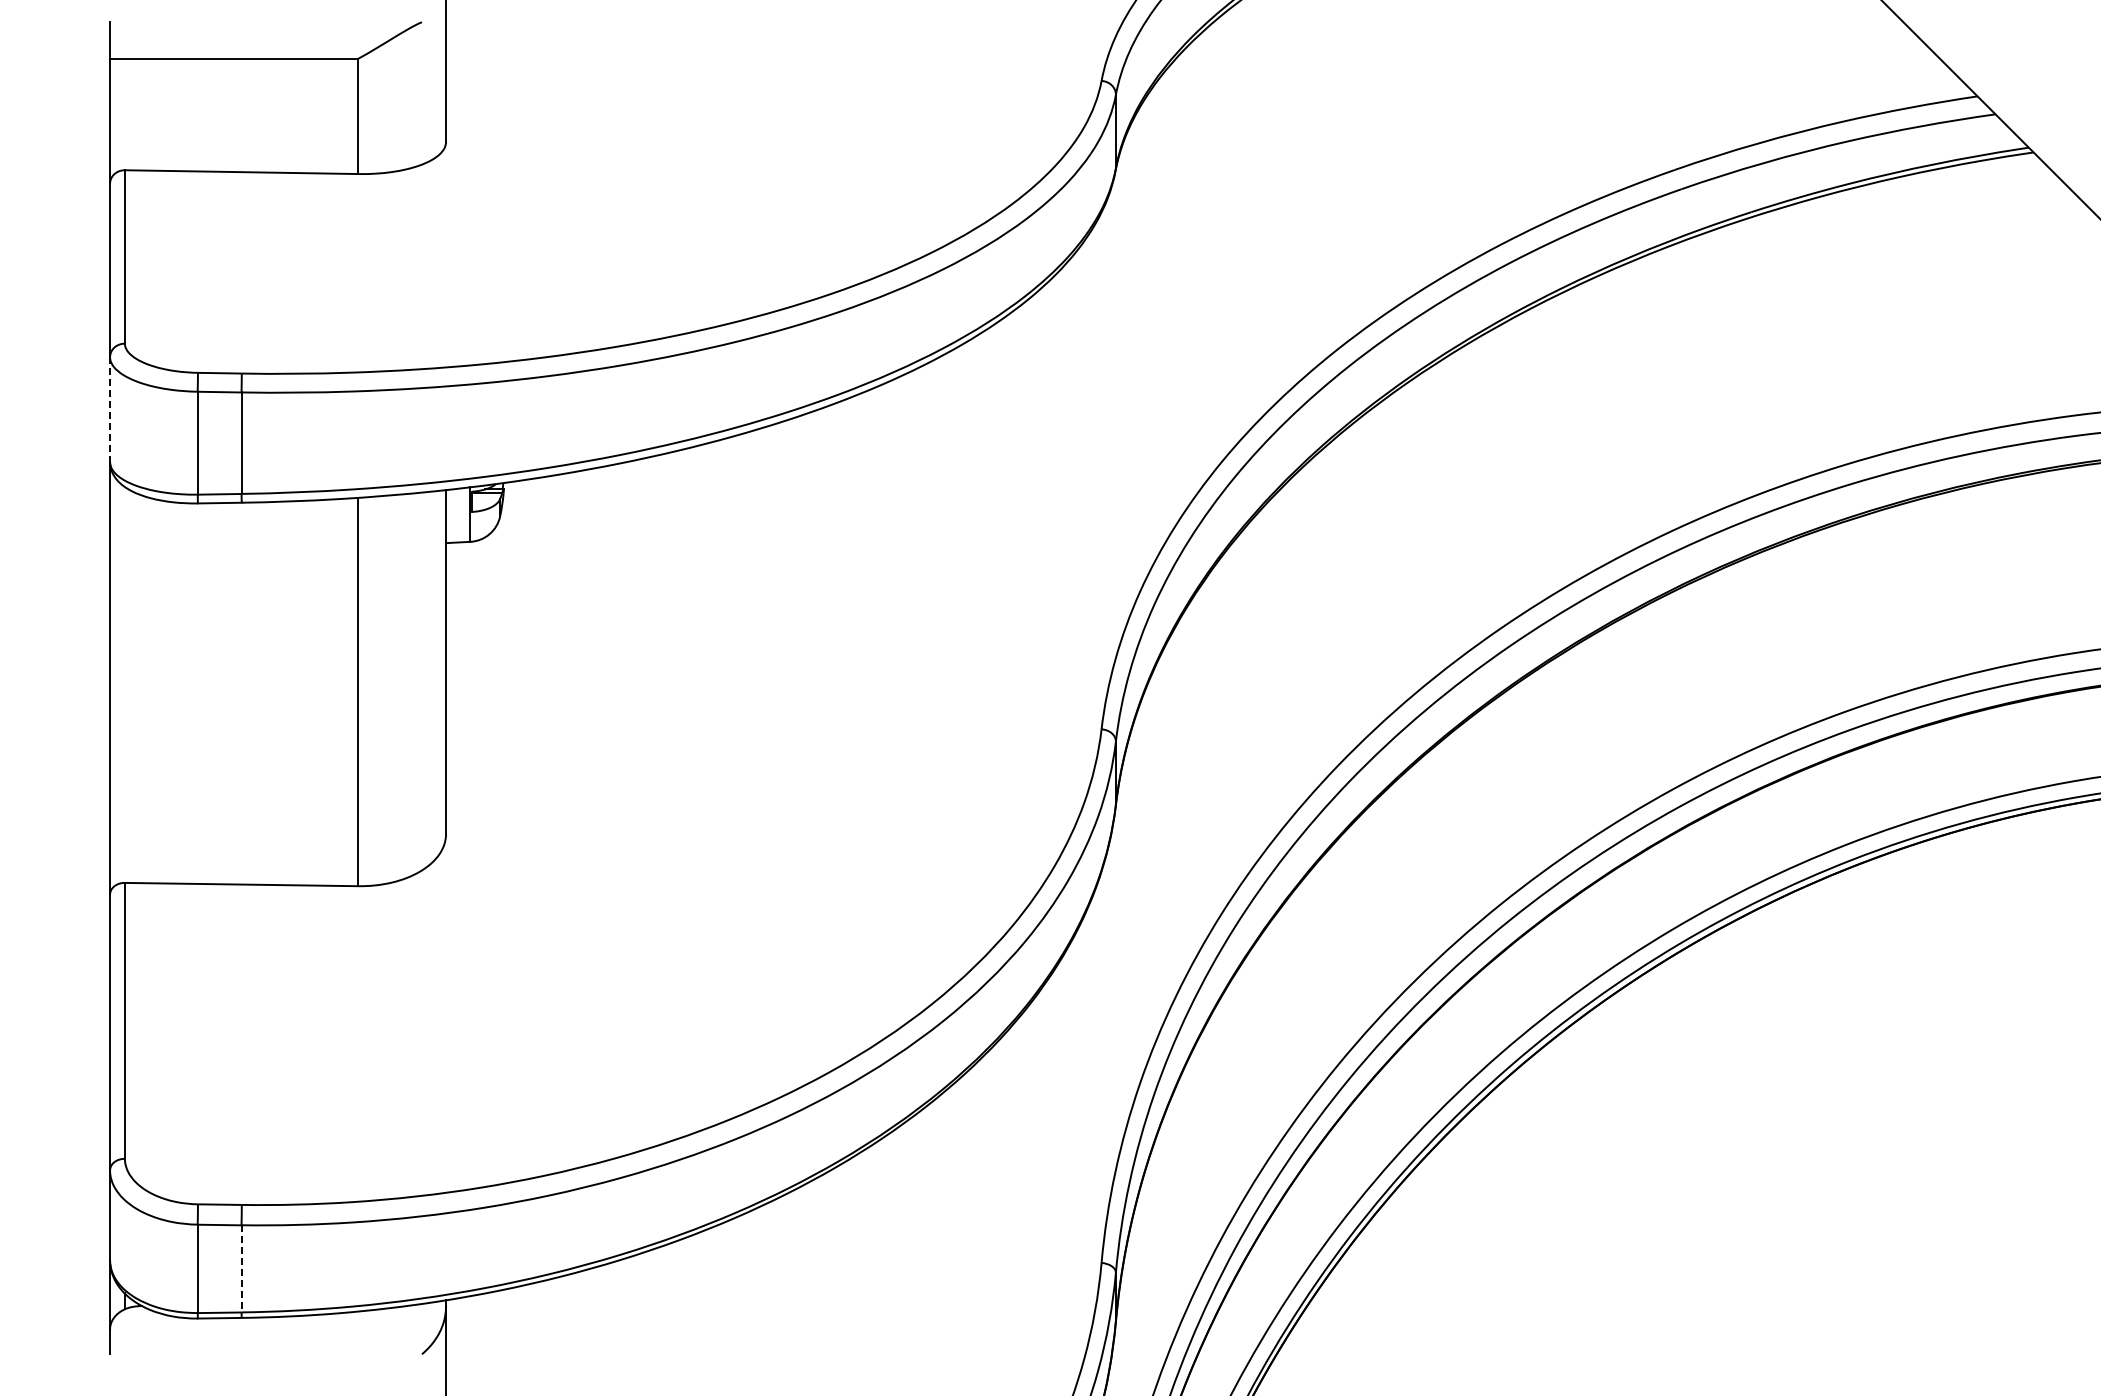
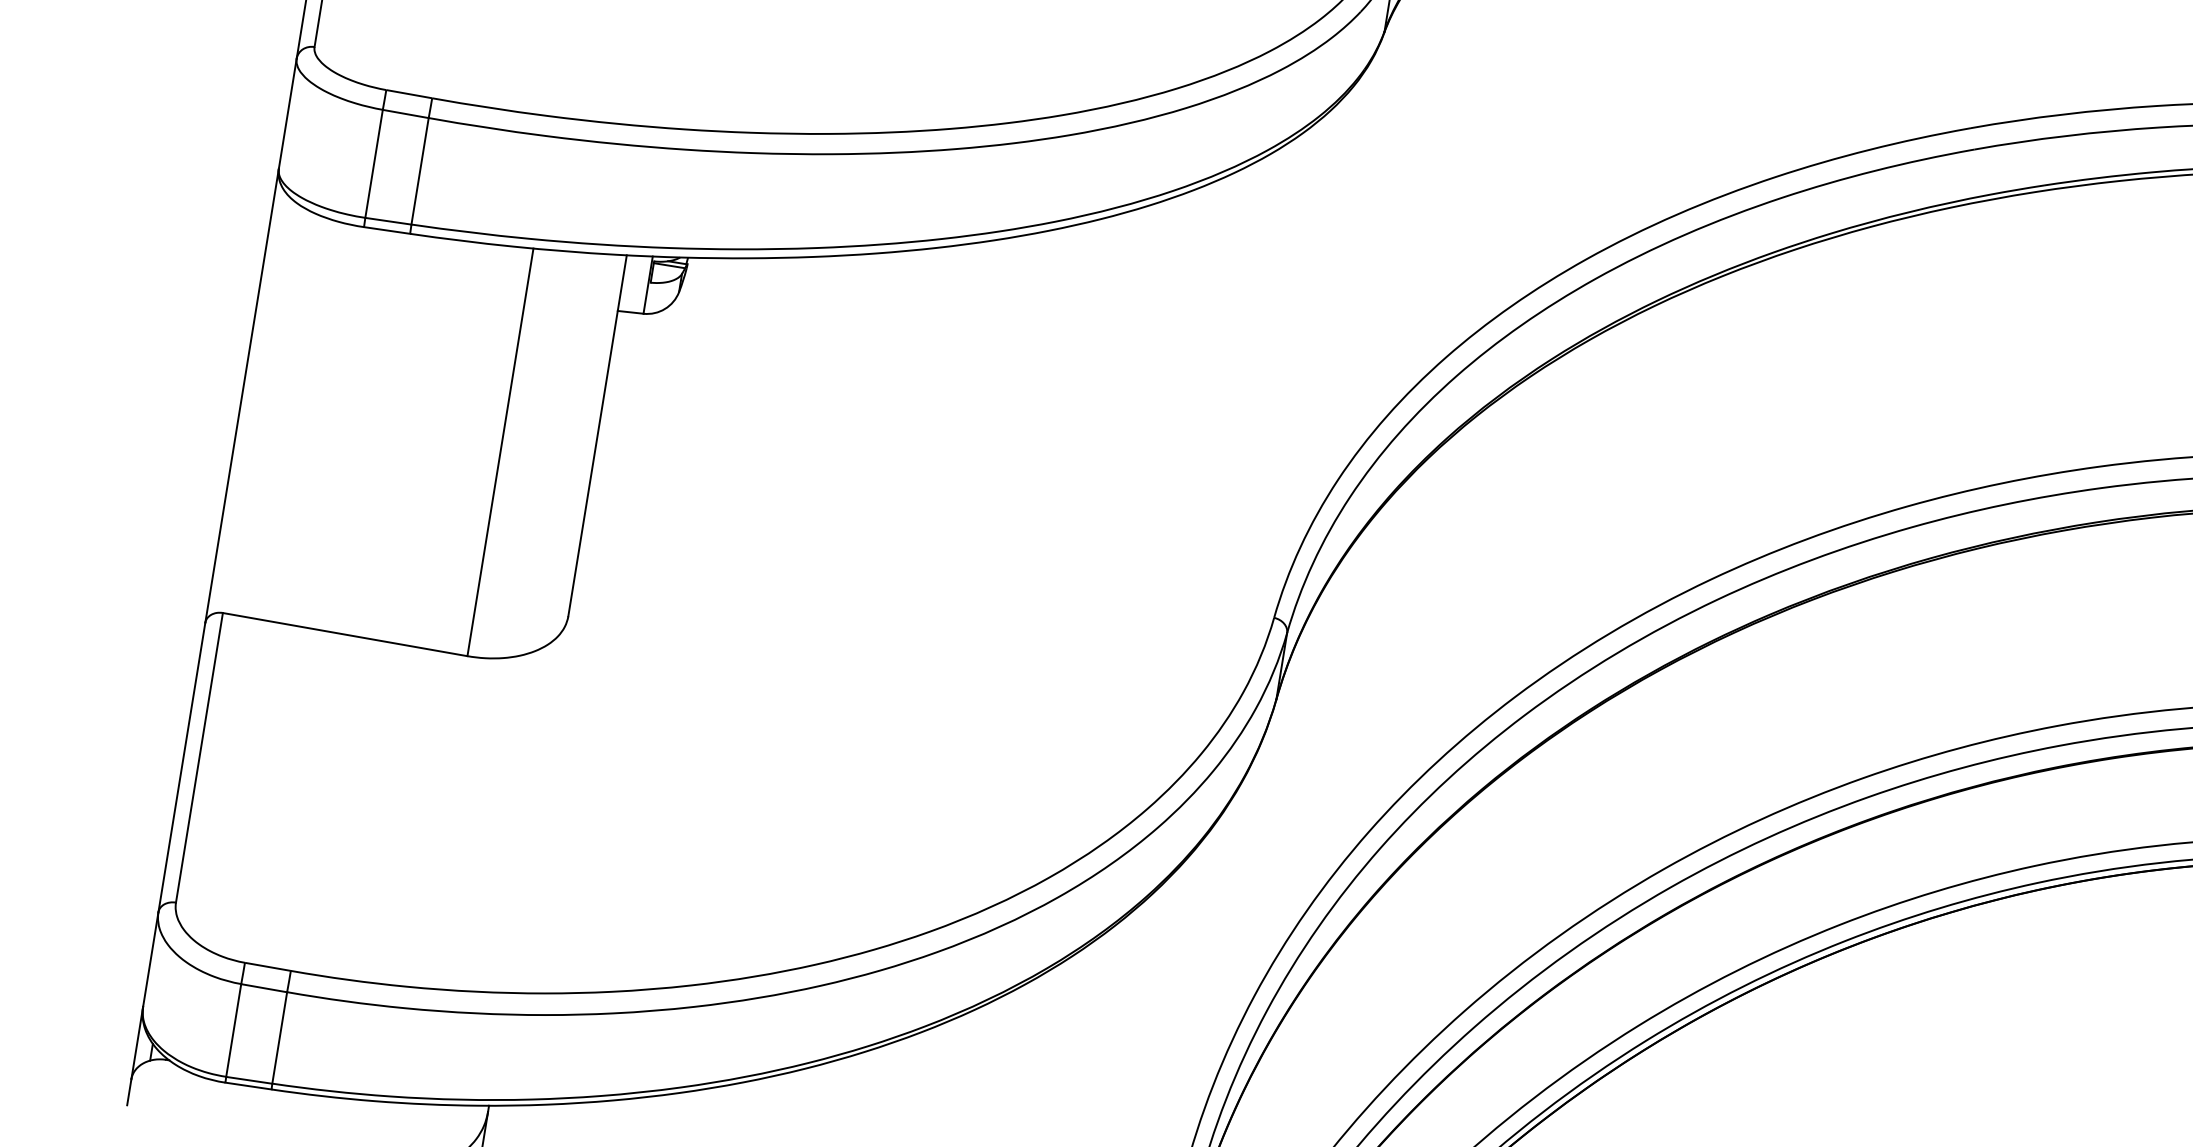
line: (110, 410) -> (288, 114), dashed -> solid
line: (241, 1268) -> (279, 1037), dashed -> solid

